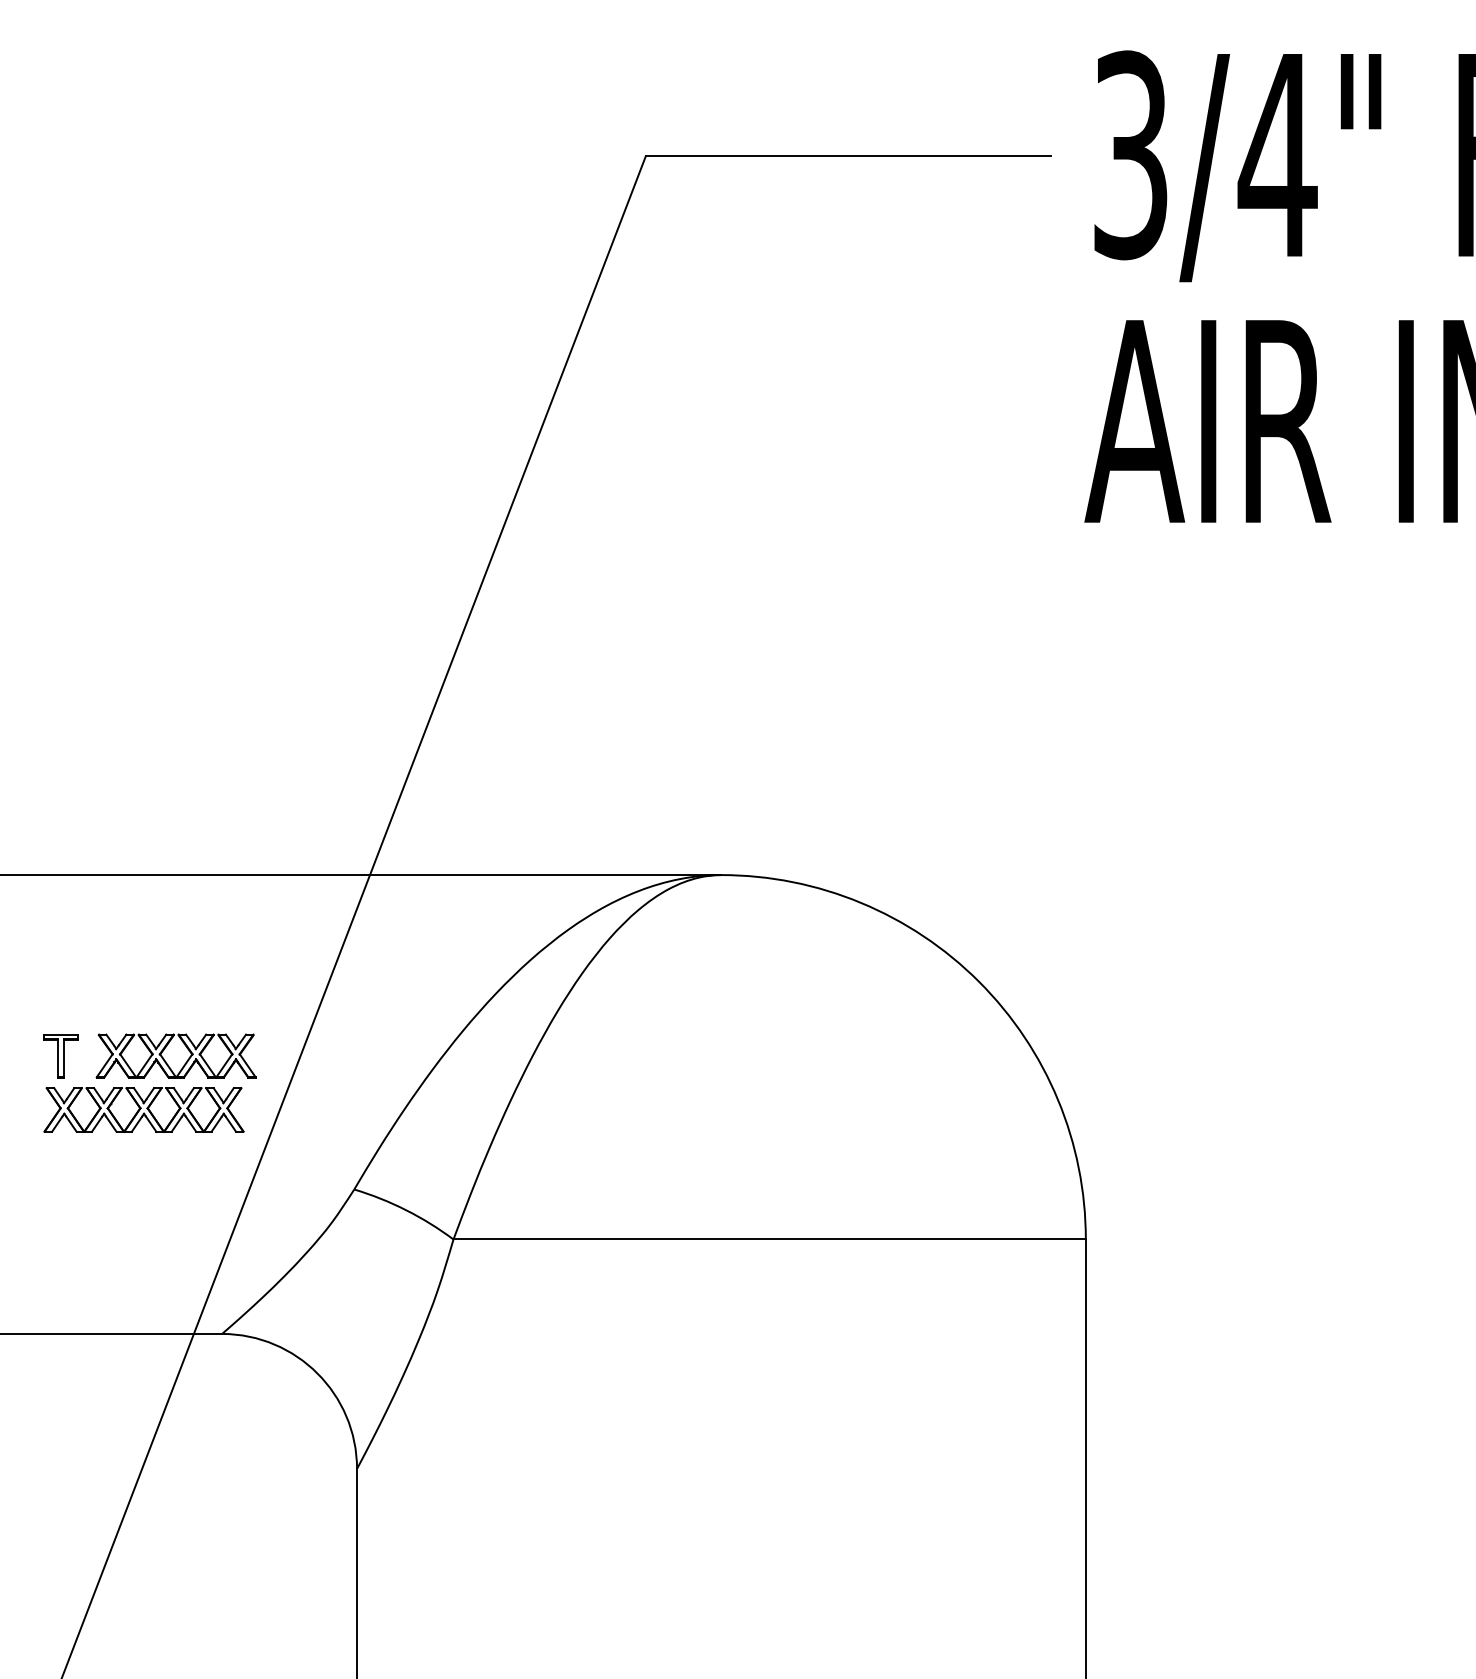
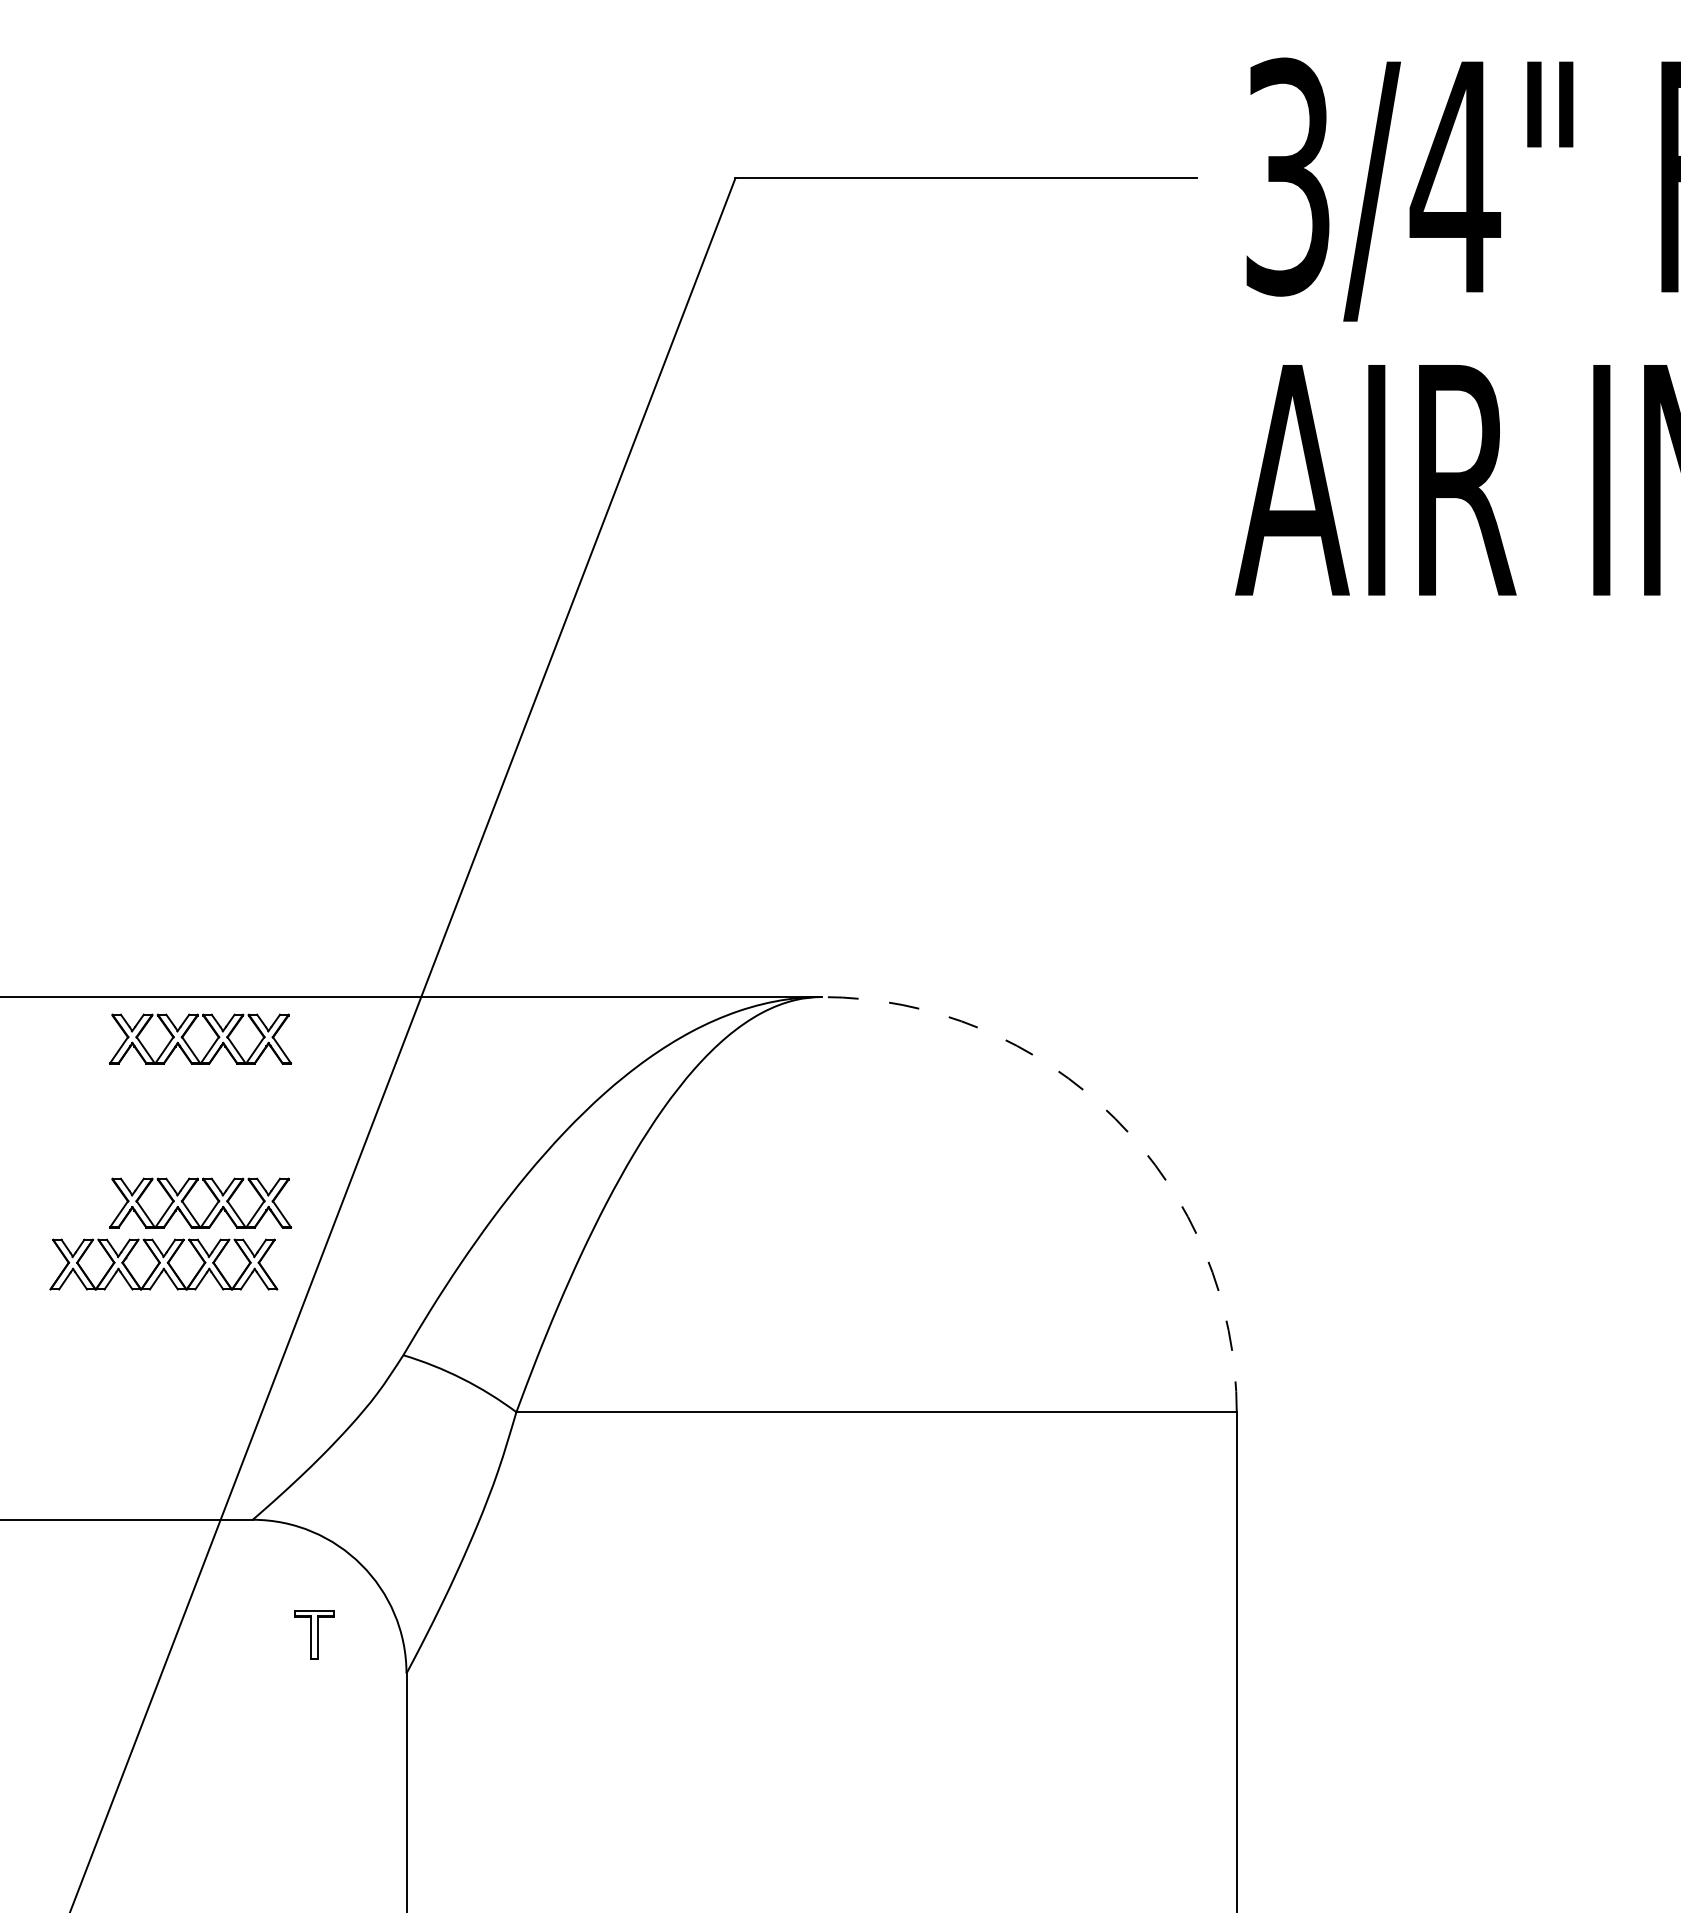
part: (166, 917) -> (189, 1045), added
arc: (979, 981) -> (1115, 1118), solid -> dashed
part: (60, 1056) -> (313, 1635), moved

